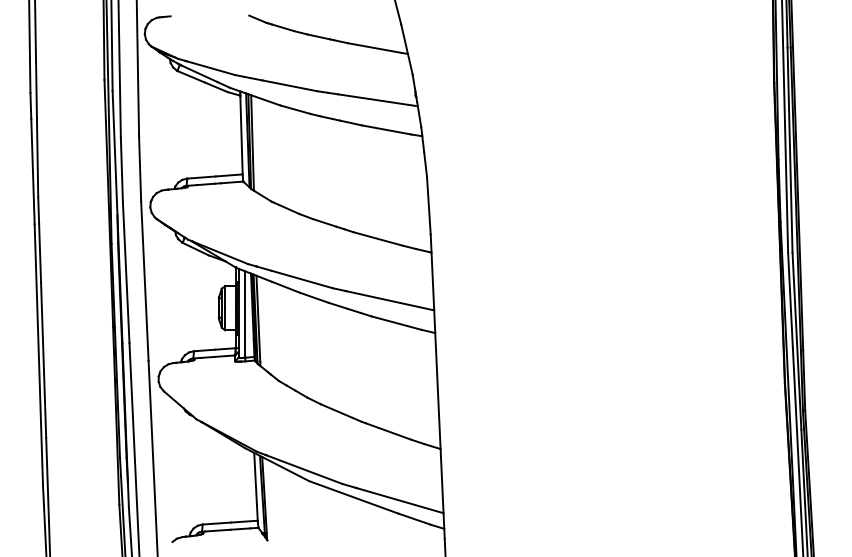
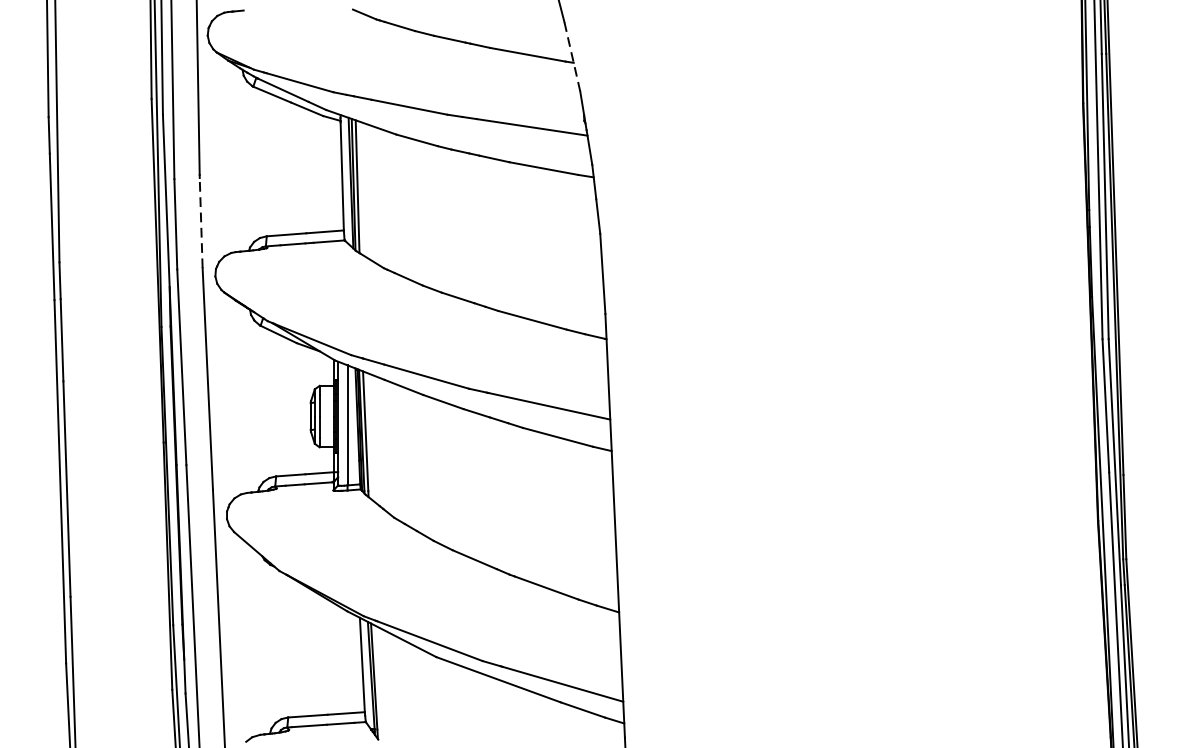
line: (406, 49) -> (571, 56), solid -> dashed
line: (140, 168) -> (201, 222), solid -> dashed

